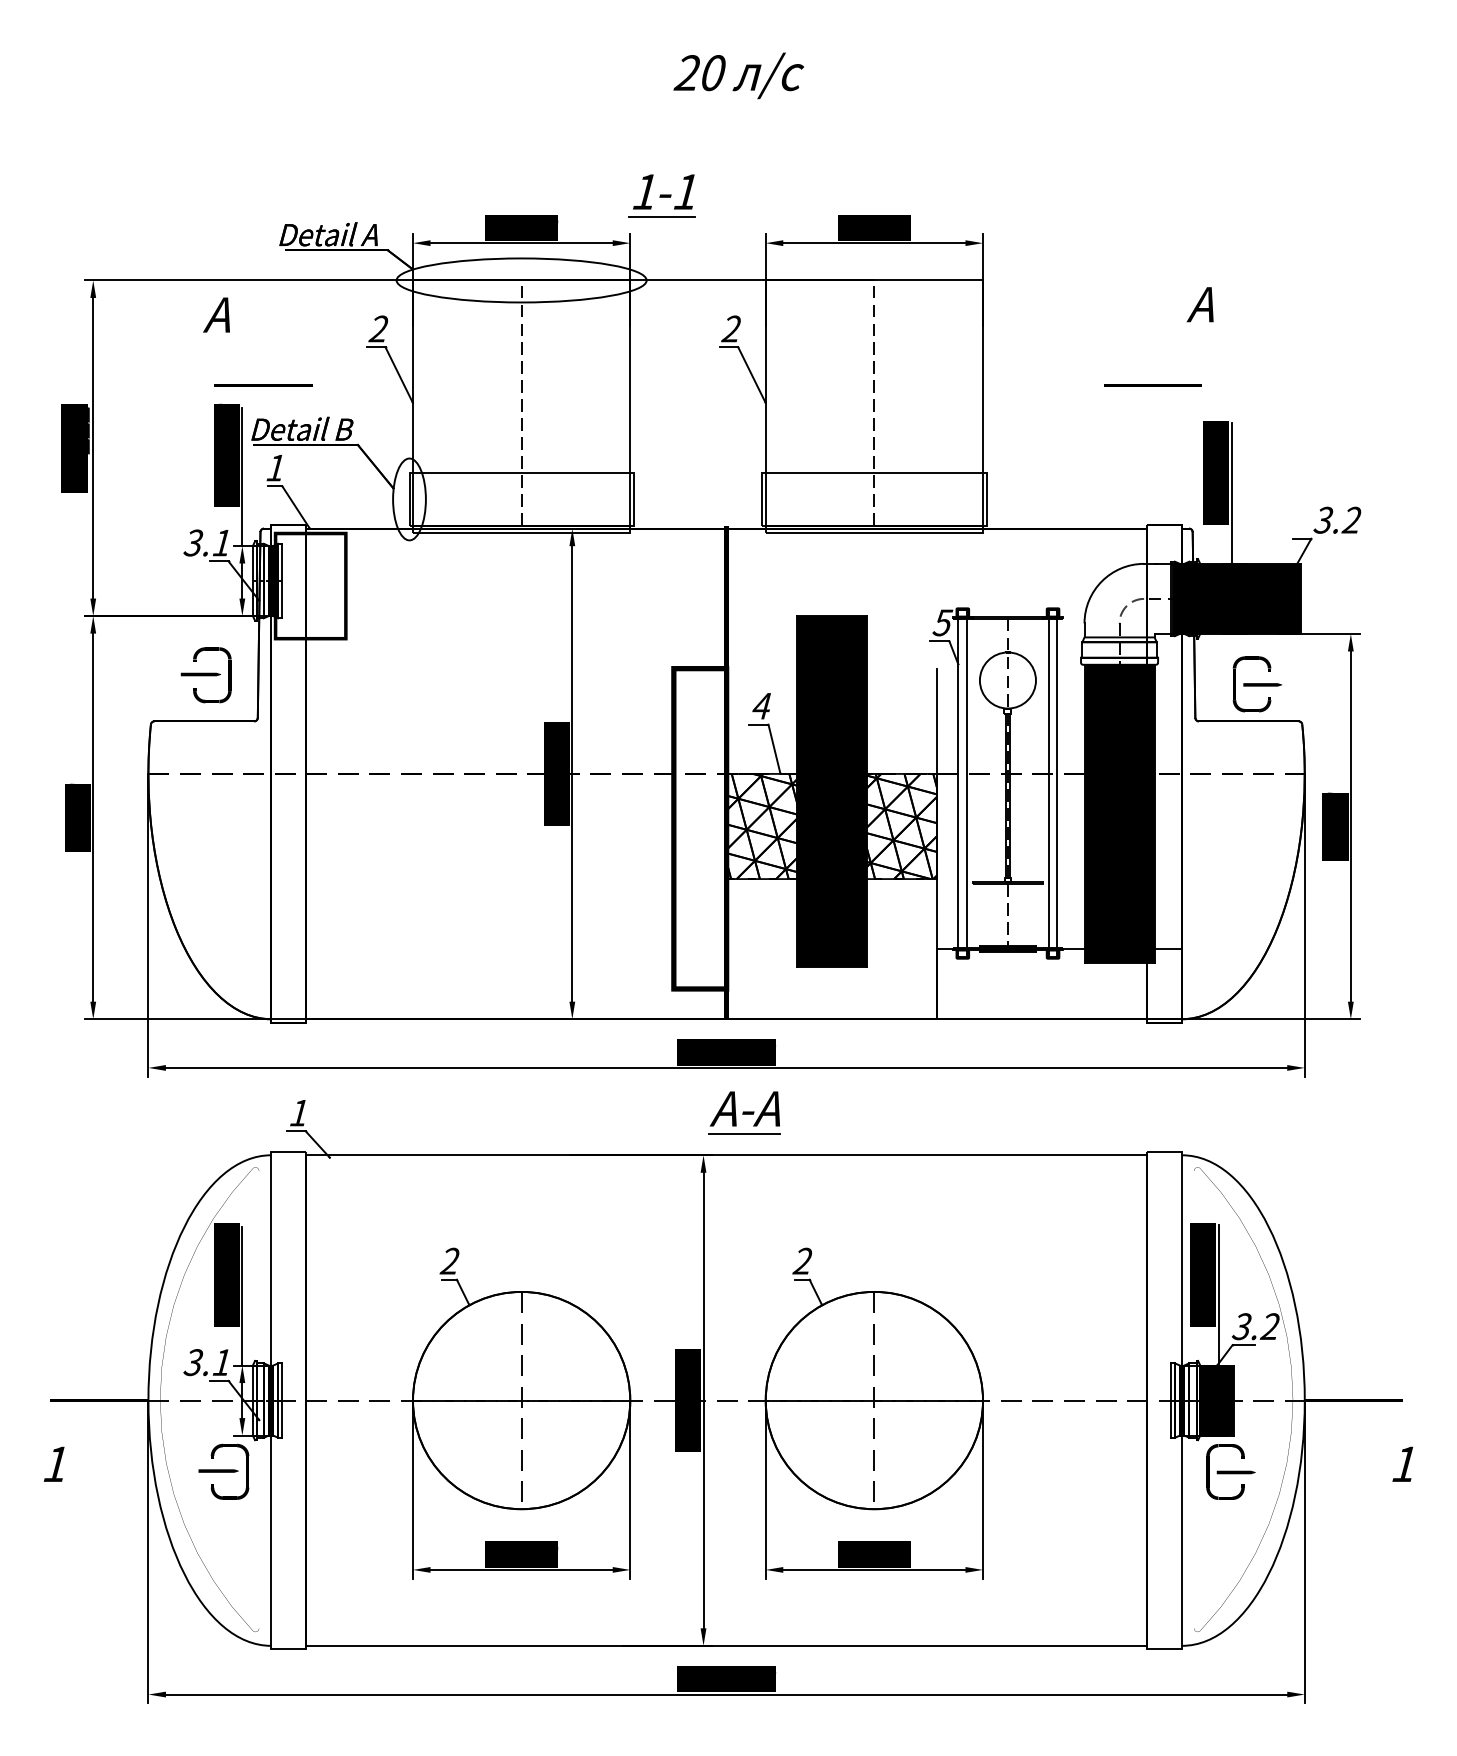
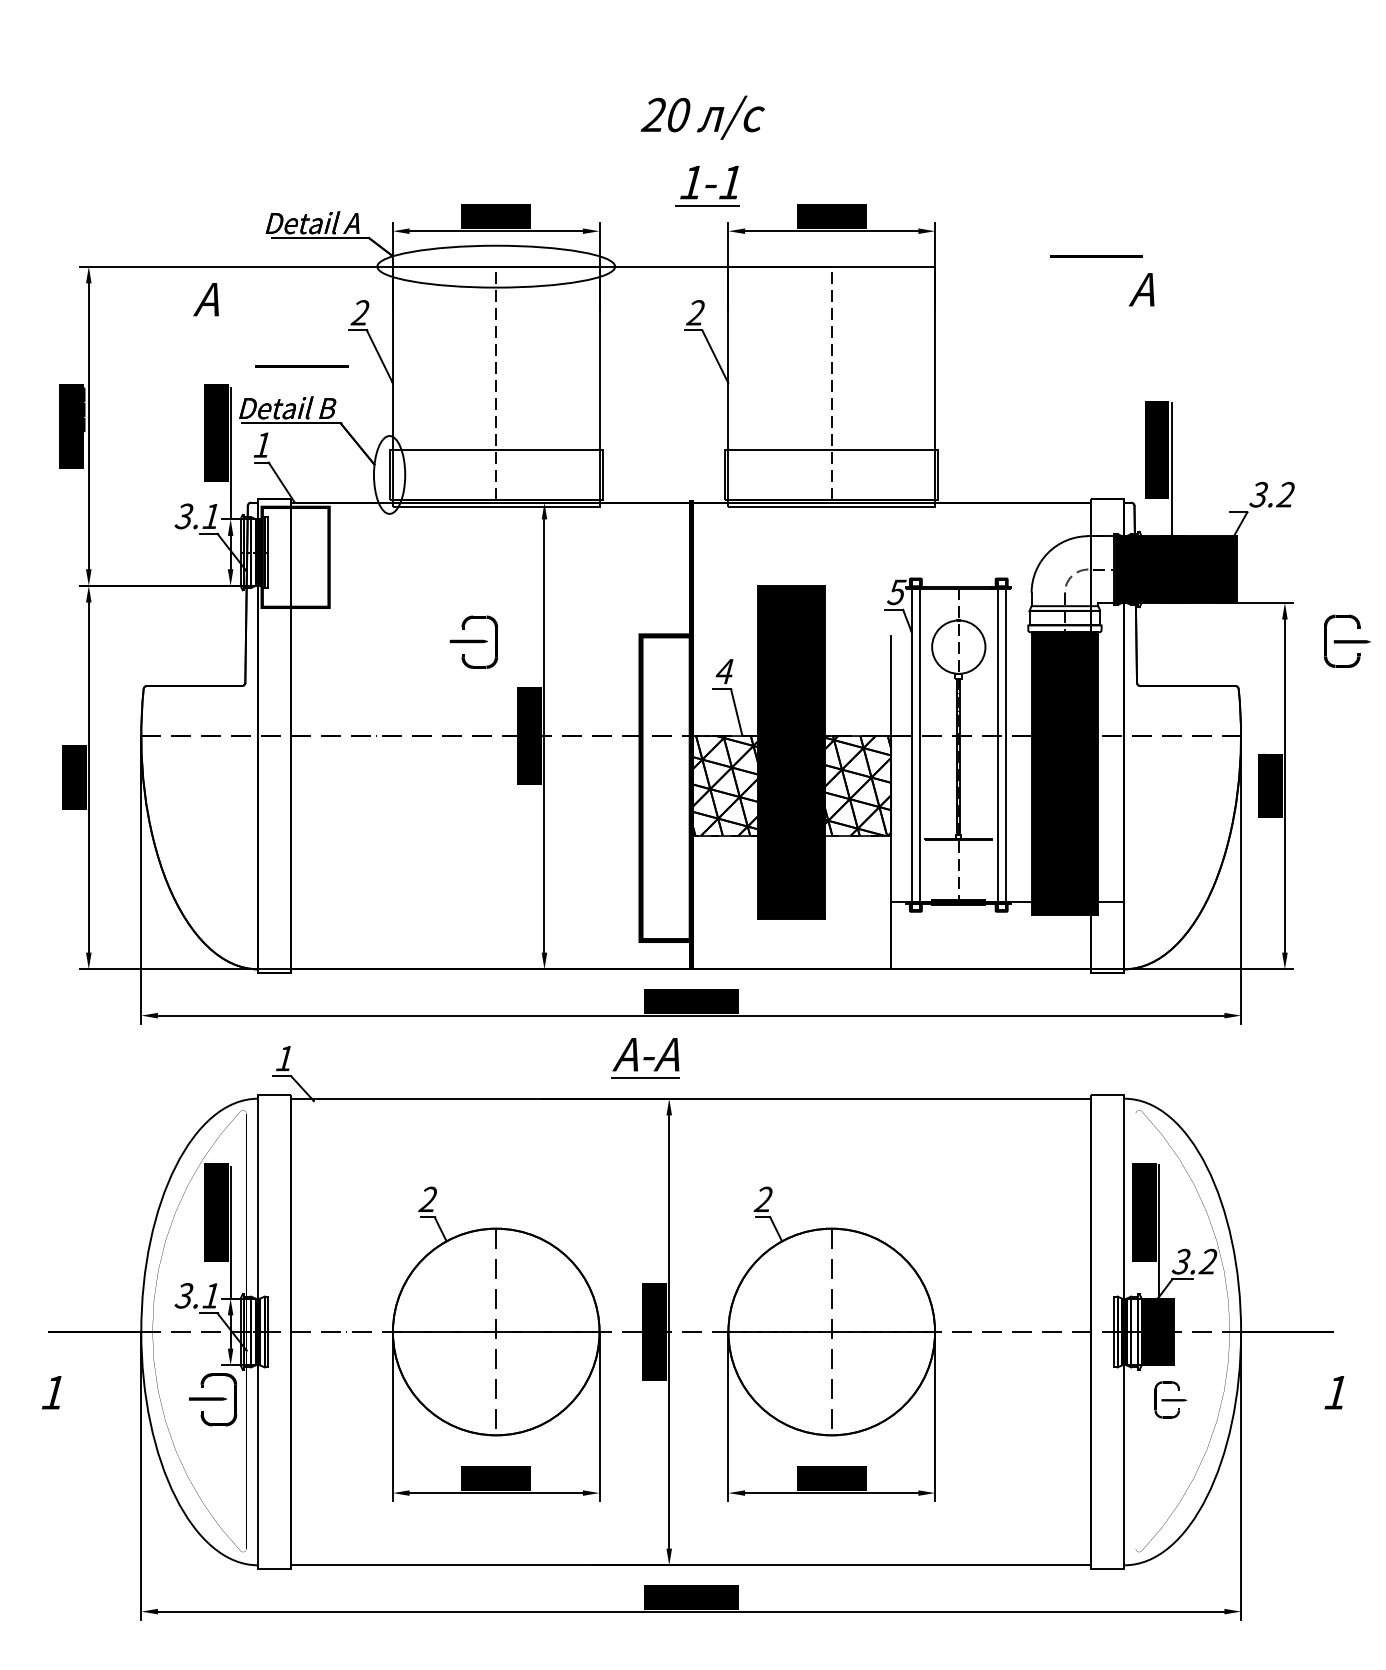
text: (738, 75) -> (702, 117), moved
part: (661, 195) -> (707, 185), moved
line: (263, 385) -> (302, 366), moved
line: (1152, 385) -> (1096, 256), moved
part: (205, 675) -> (473, 642), moved
part: (1257, 684) -> (1347, 641), moved
part: (744, 1112) -> (645, 1058), moved
part: (1230, 1471) -> (1170, 1399), size x0.7

